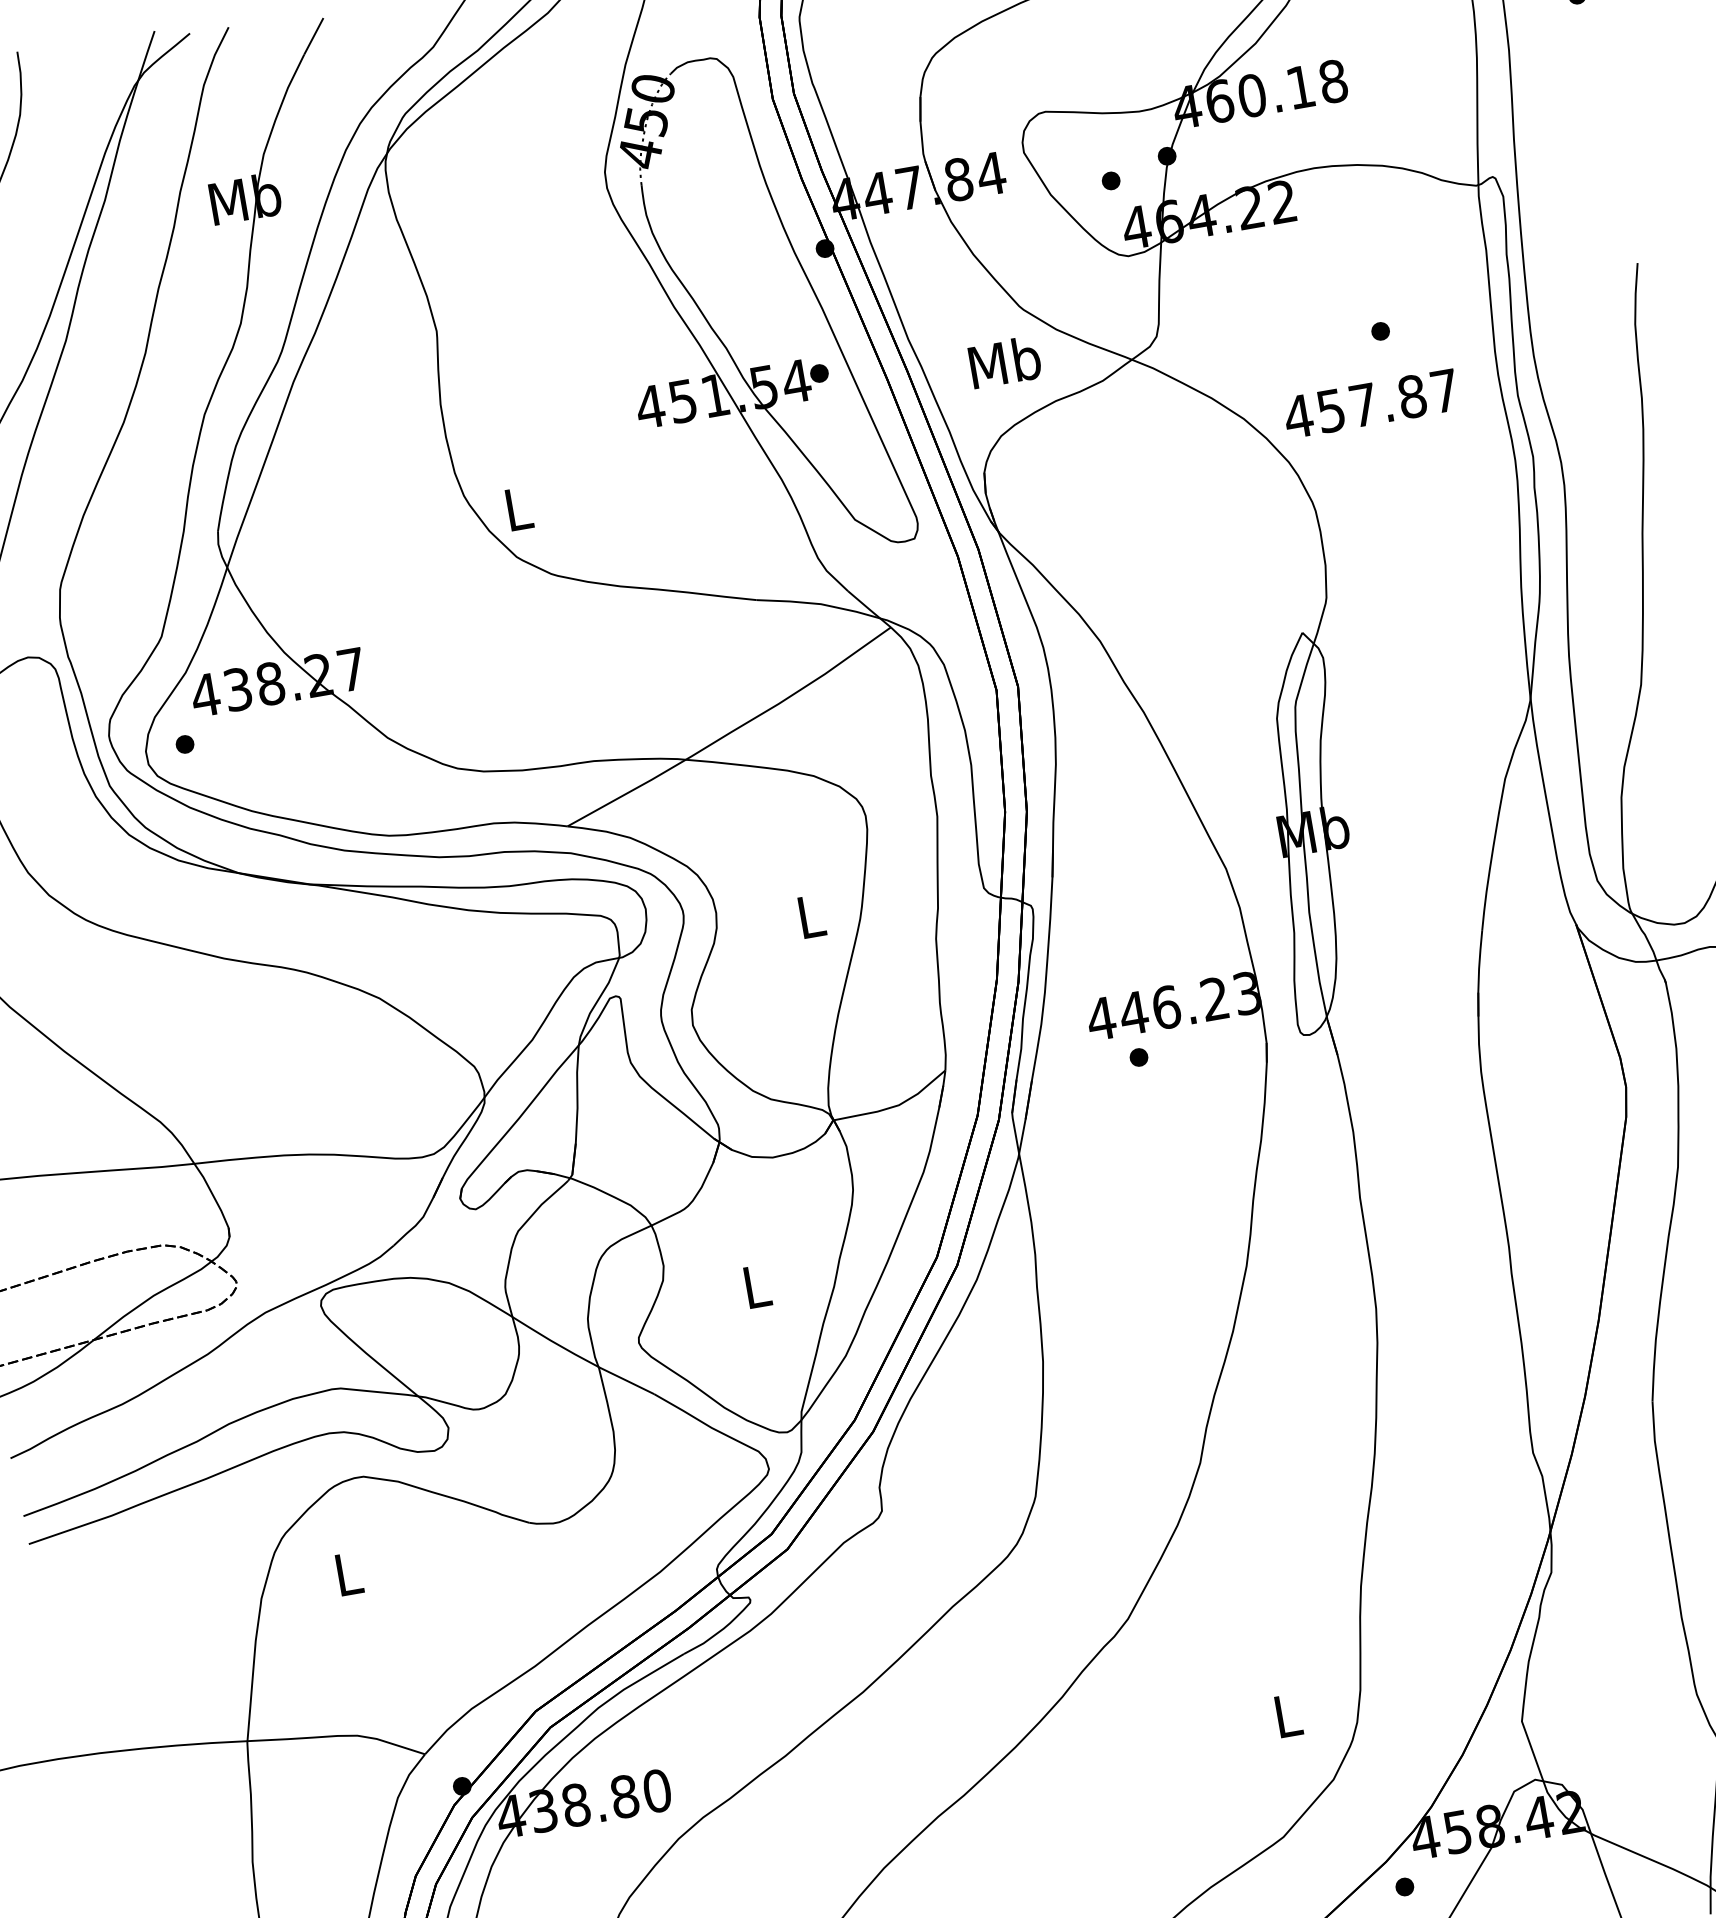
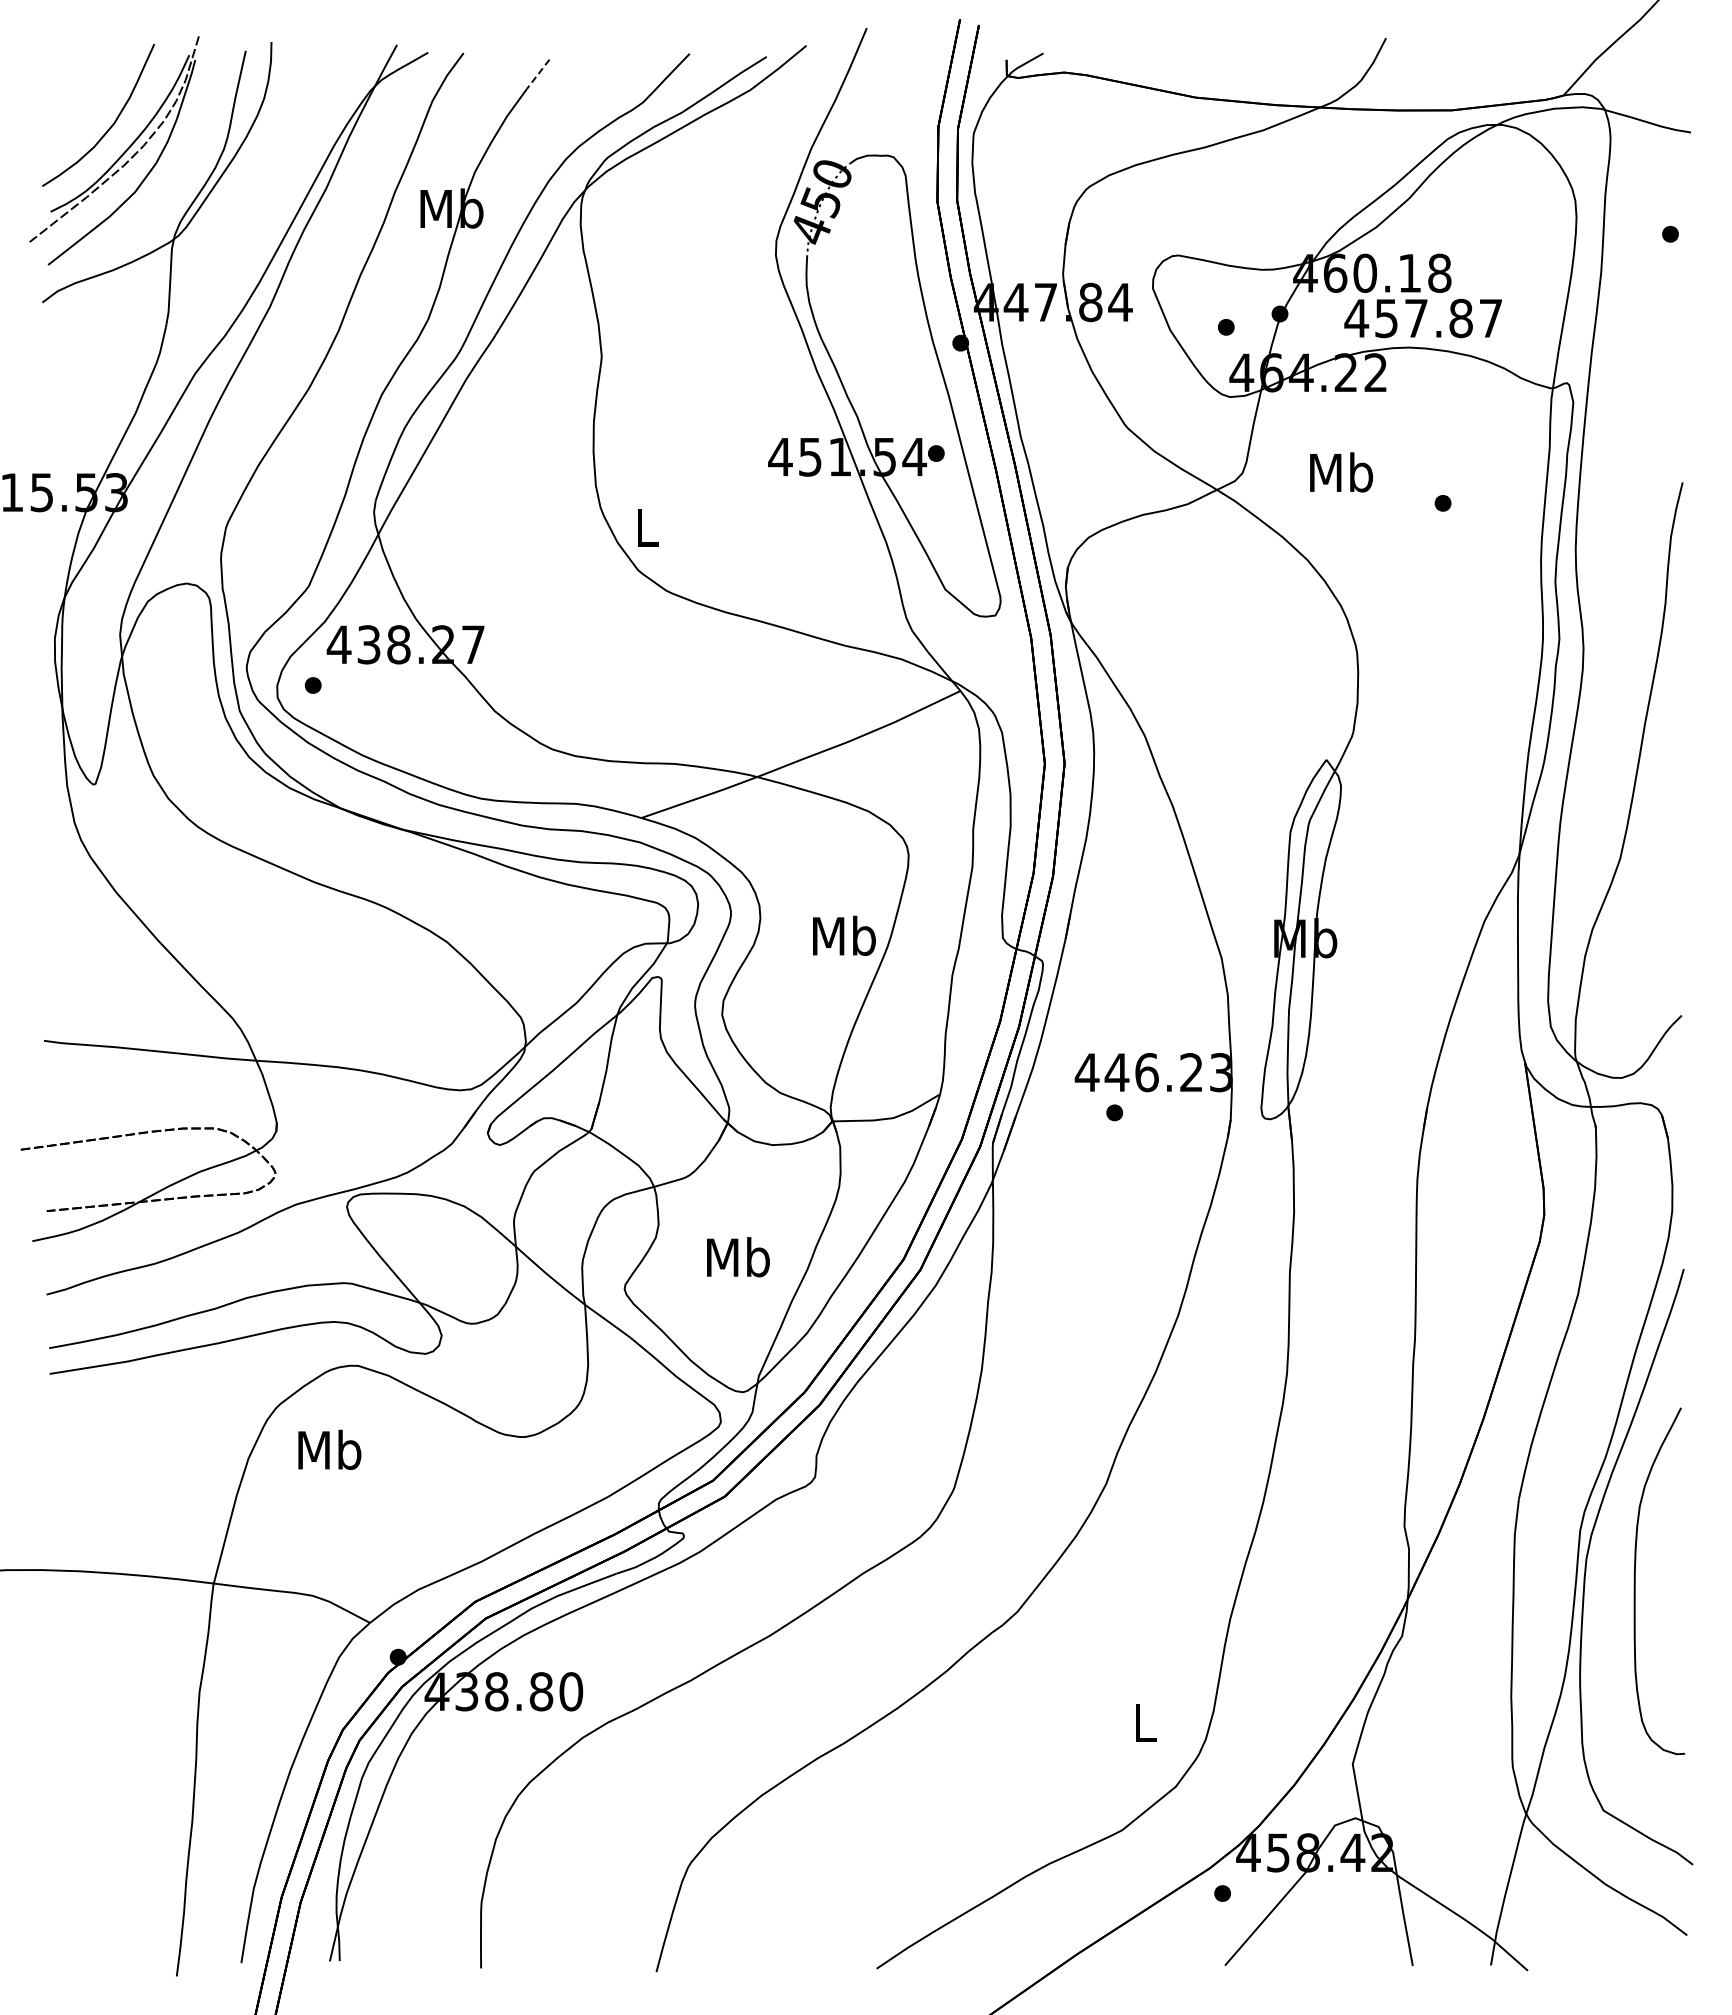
line: (314, 36) -> (538, 74), solid -> dashed
text: (1005, 362) -> (1341, 472), moved
text: (1370, 404) -> (1422, 318), moved
text: (811, 915) -> (844, 935), L -> Mb
text: (756, 1286) -> (738, 1257), L -> Mb
text: (347, 1573) -> (329, 1449), L -> Mb

